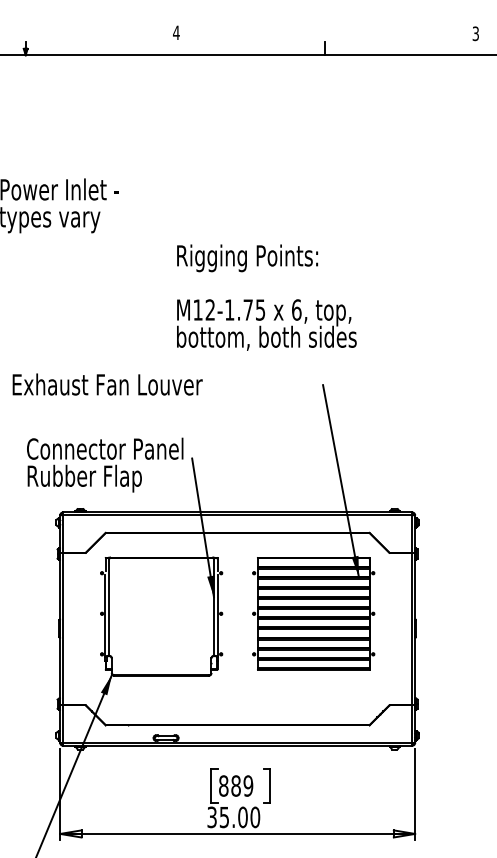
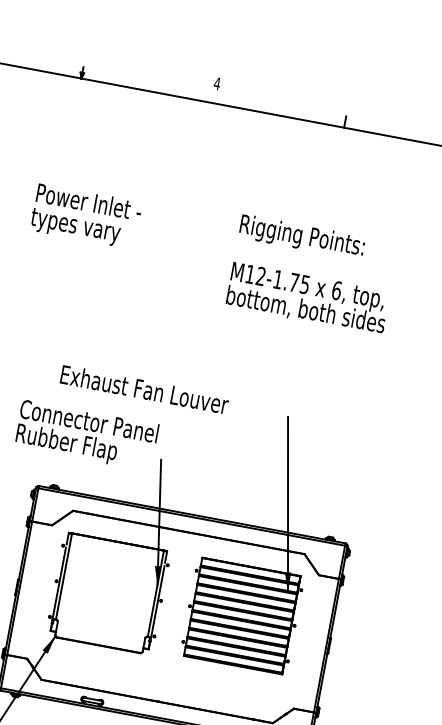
text: (266, 297) -> (312, 274), moved
text: (107, 384) -> (144, 389), moved
text: (105, 464) -> (87, 435), moved

